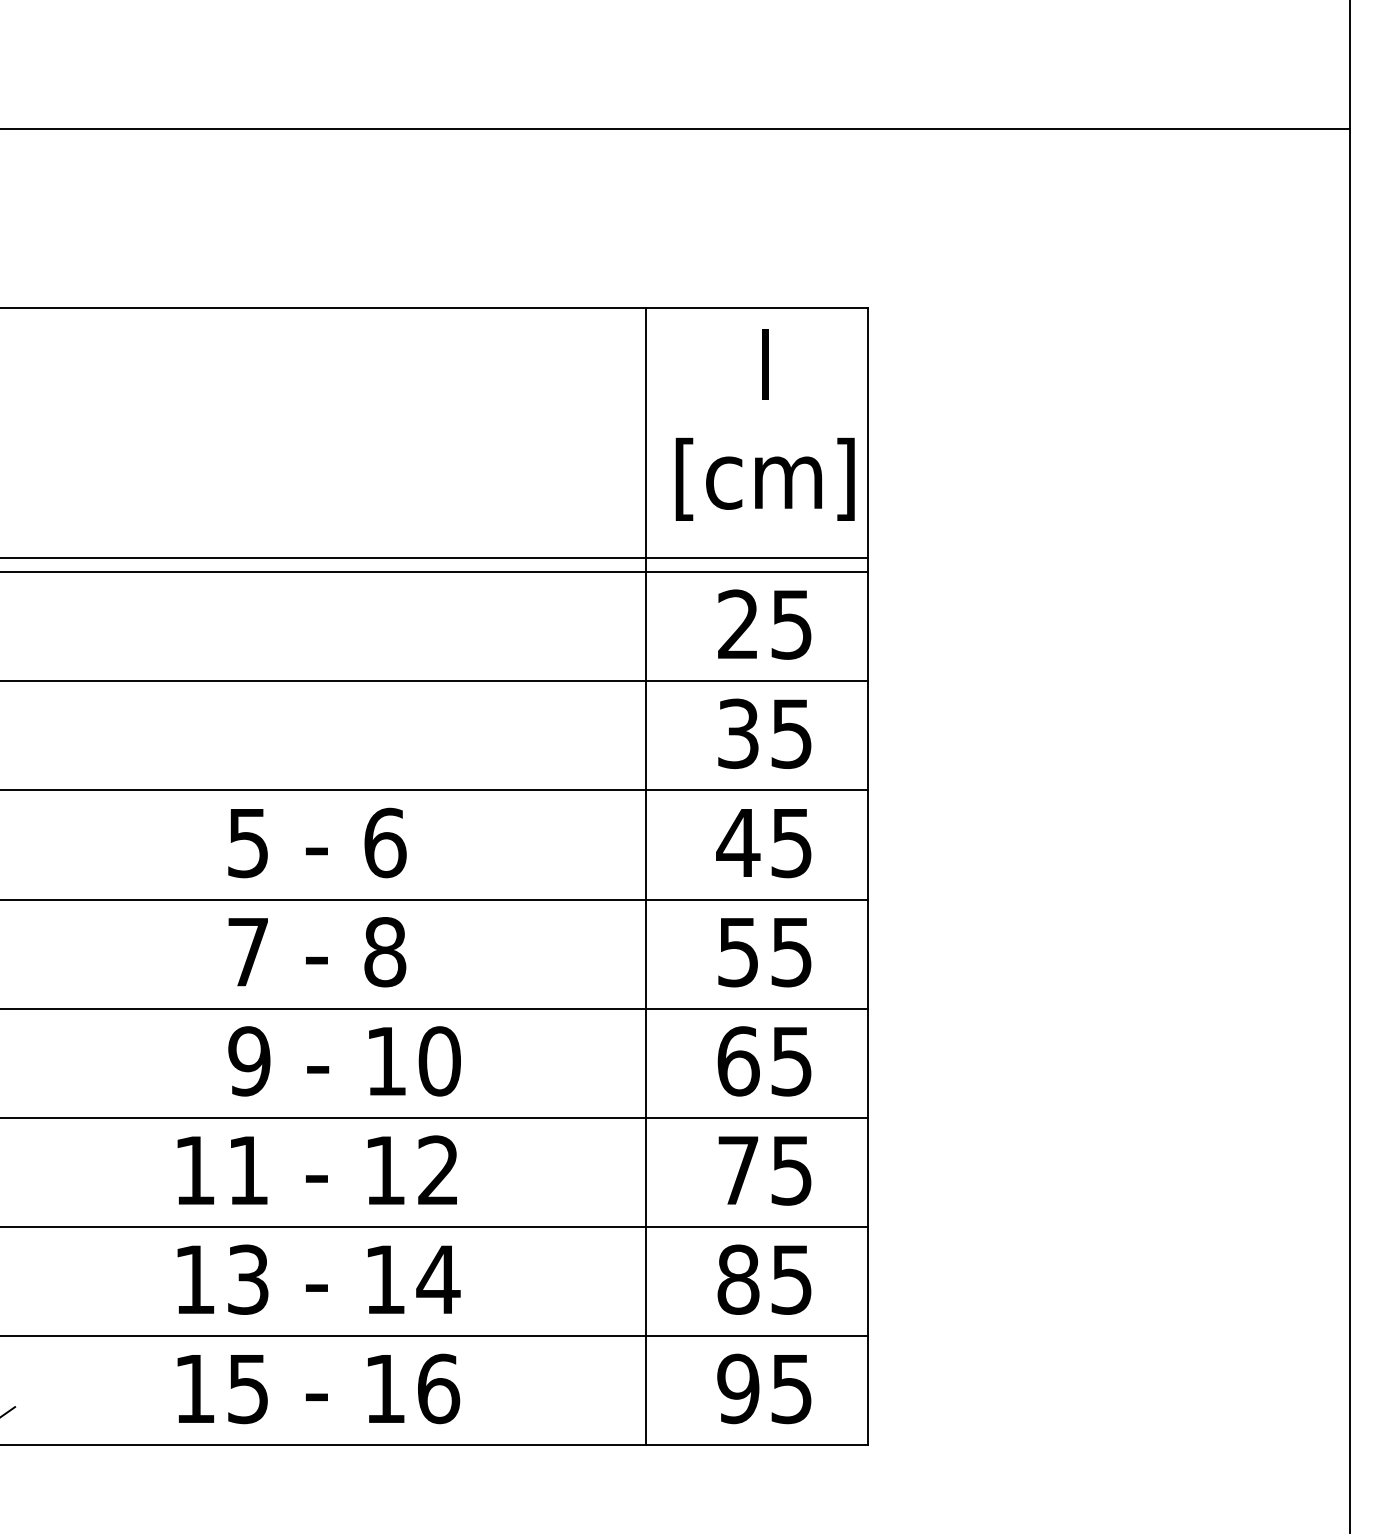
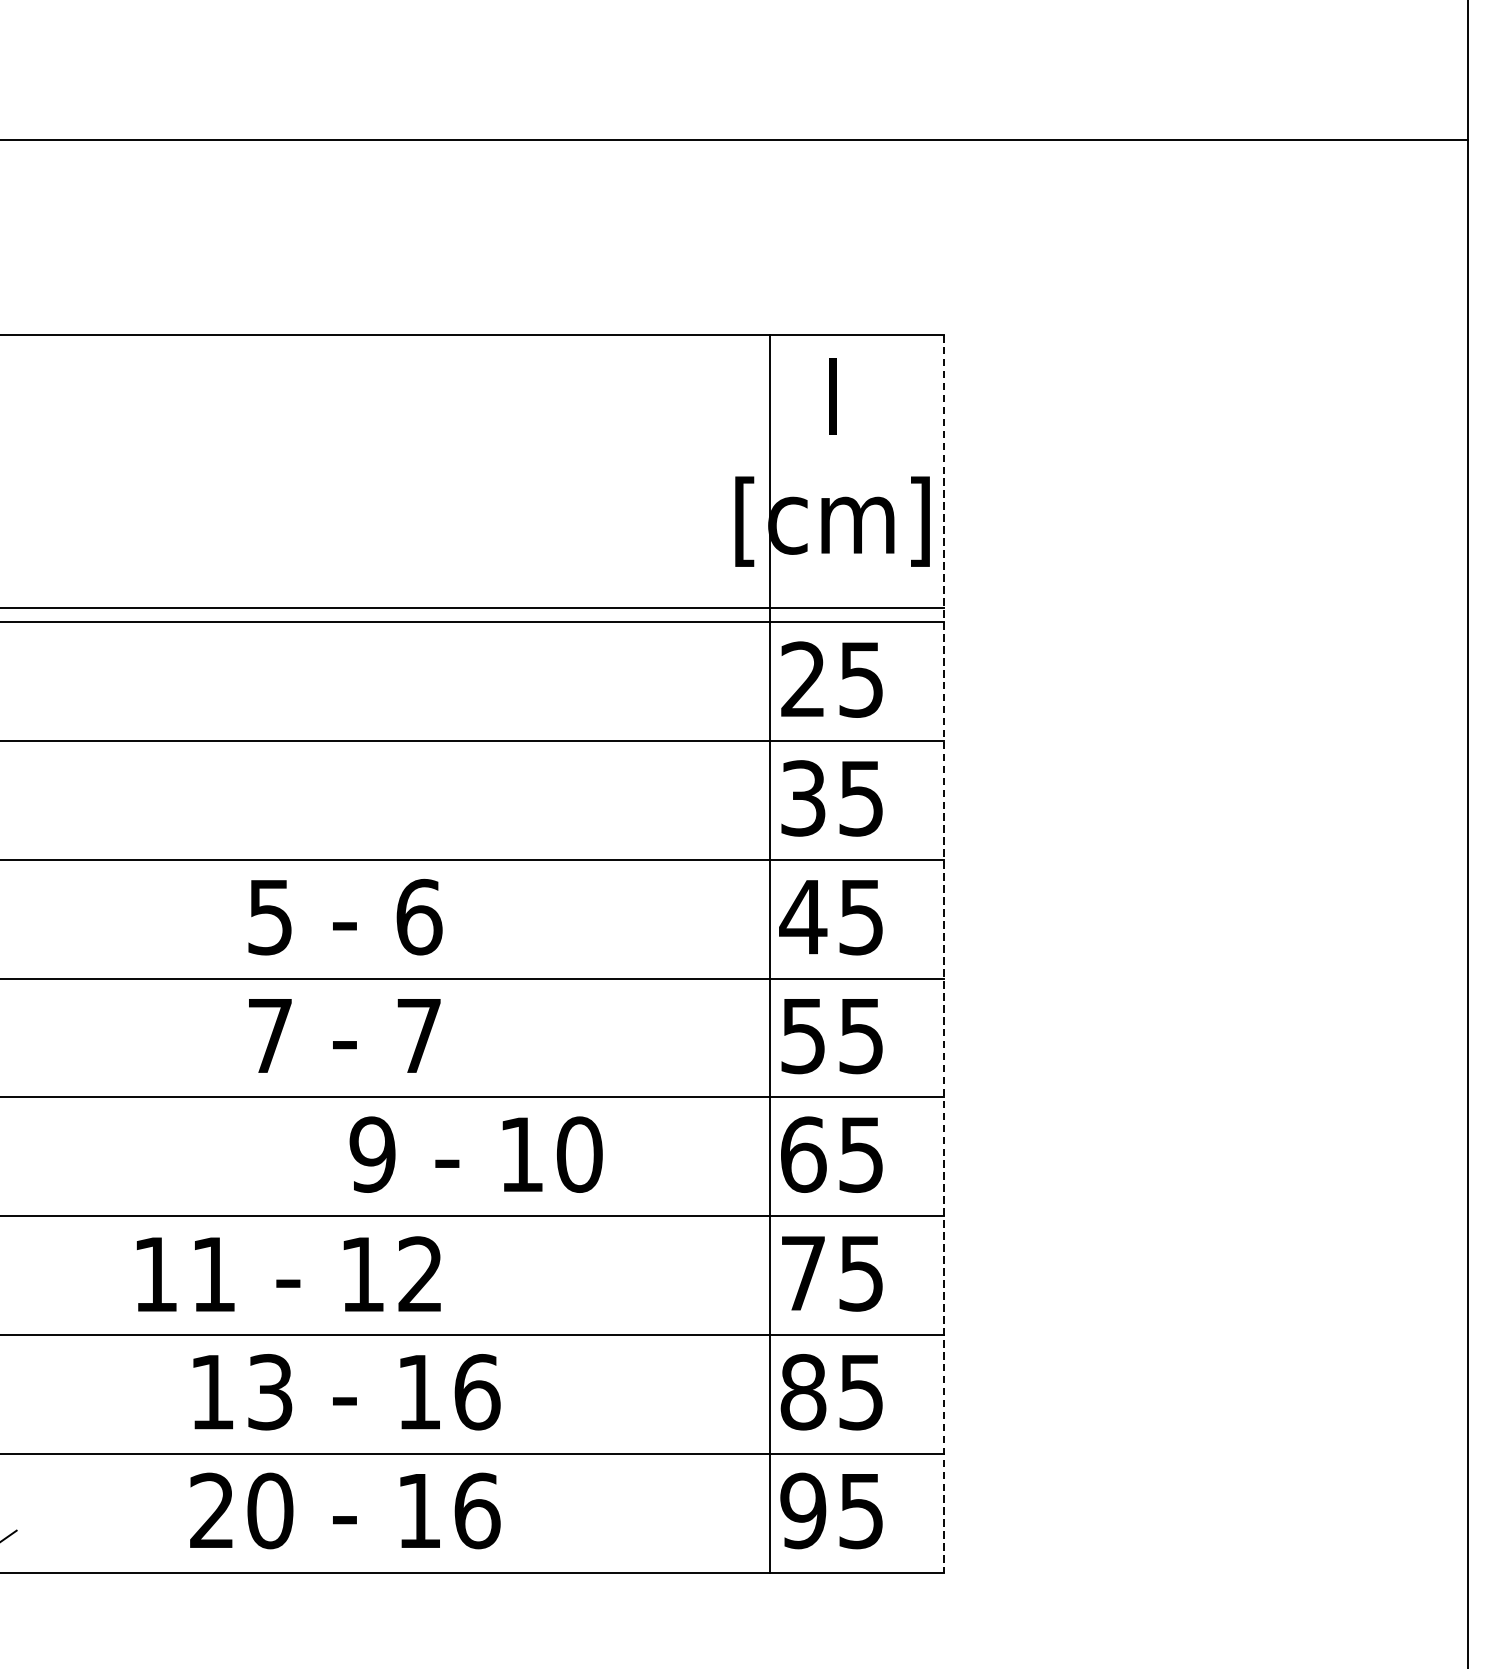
line: (646, 876) -> (769, 953), moved
line: (867, 876) -> (943, 953), solid -> dashed
text: (385, 952) -> (419, 1036), 8 -> 7
text: (344, 1061) -> (476, 1154), moved
text: (316, 1169) -> (287, 1273), moved
text: (438, 1279) -> (477, 1391), 14 -> 16
text: (221, 1388) -> (241, 1510), 15 -> 20

